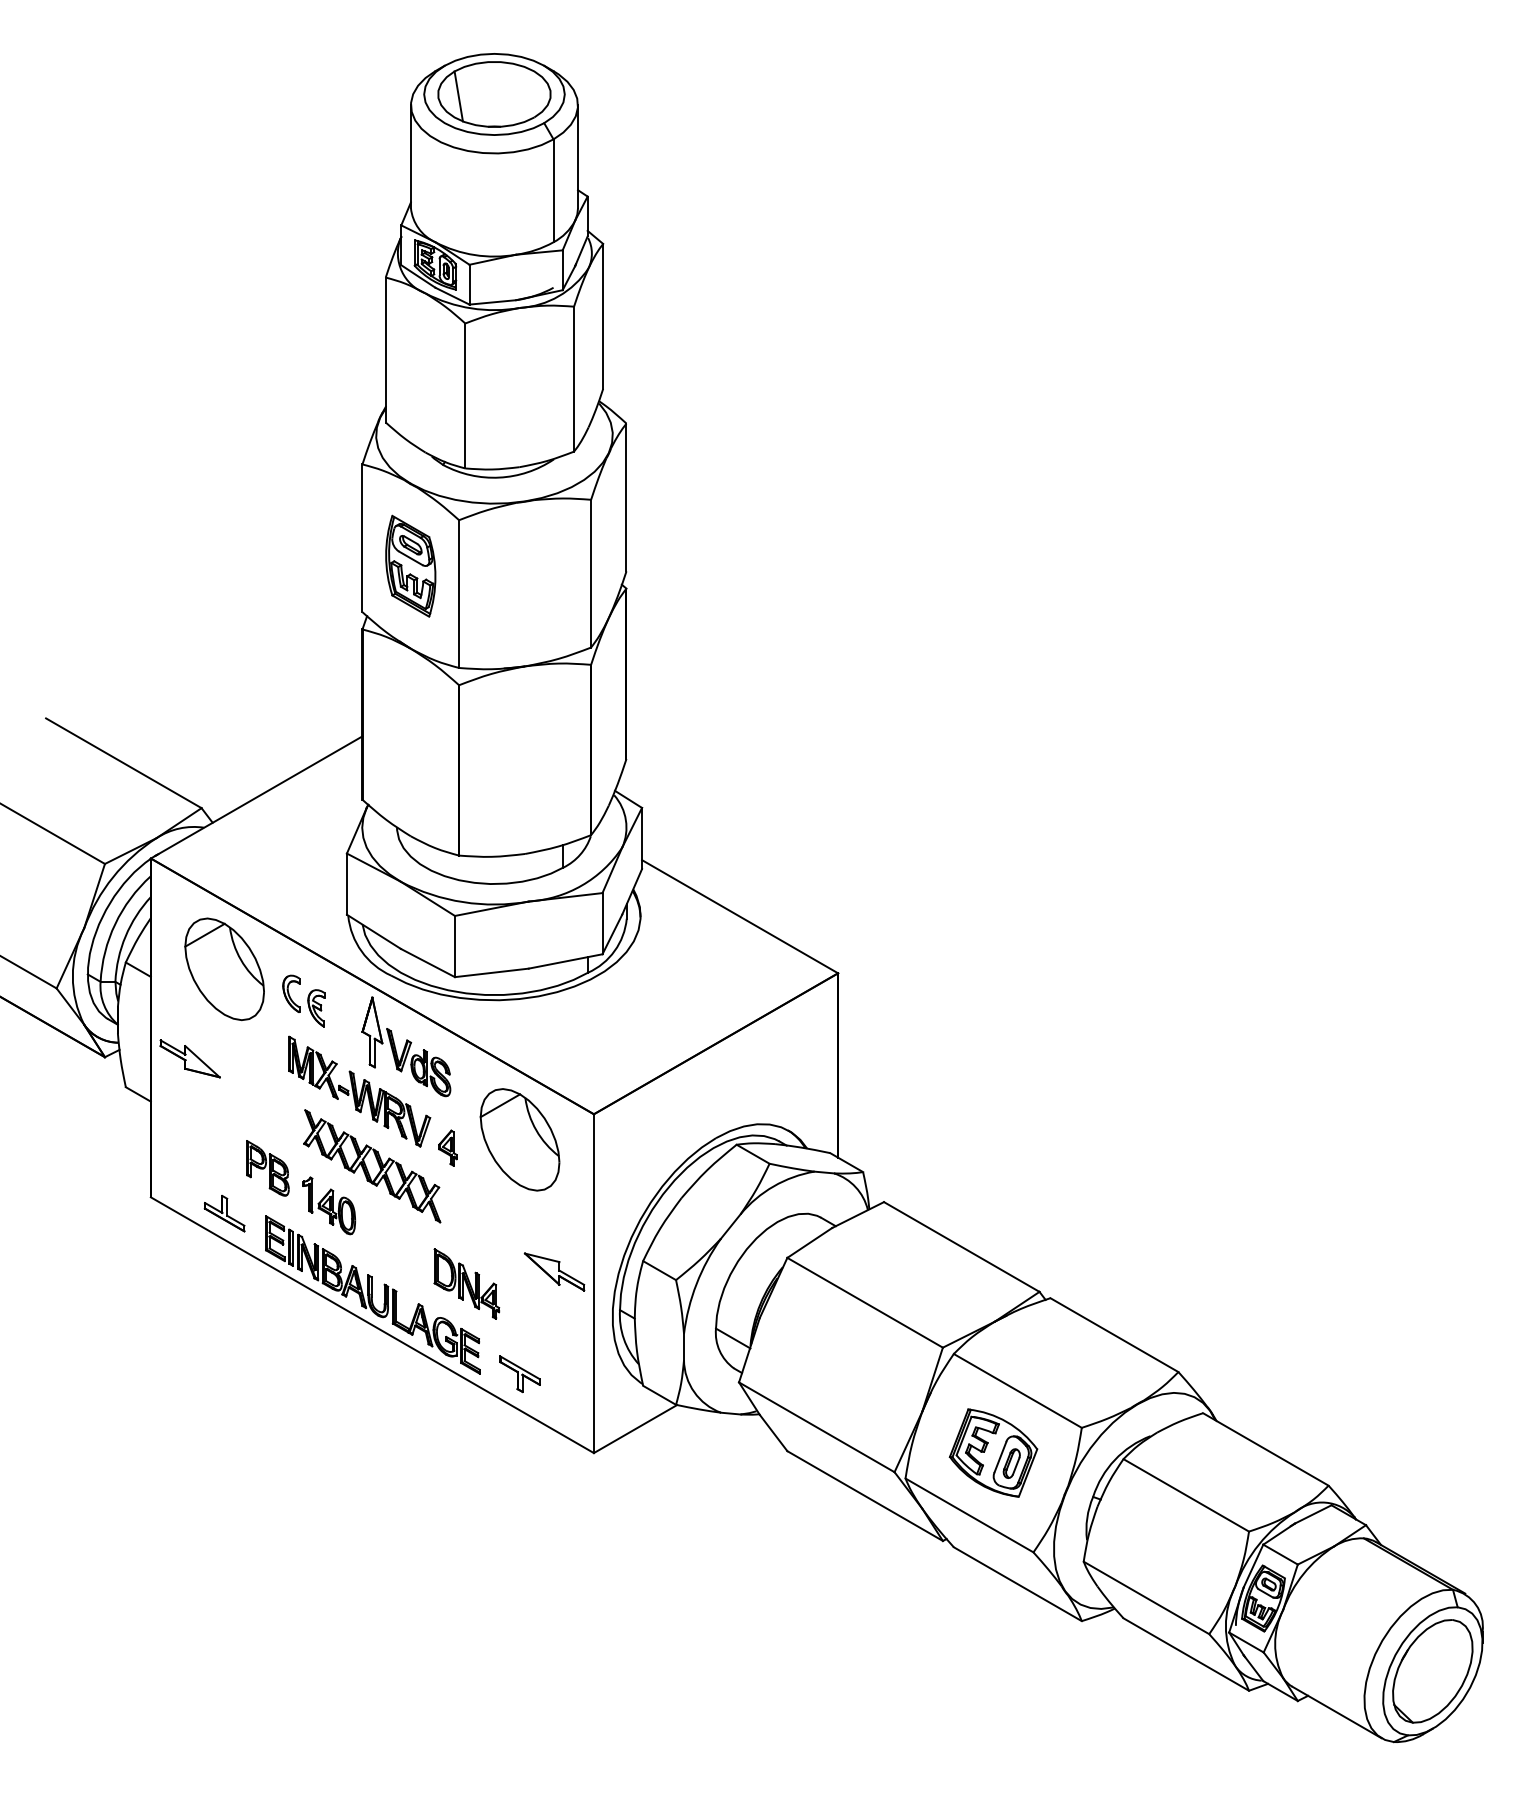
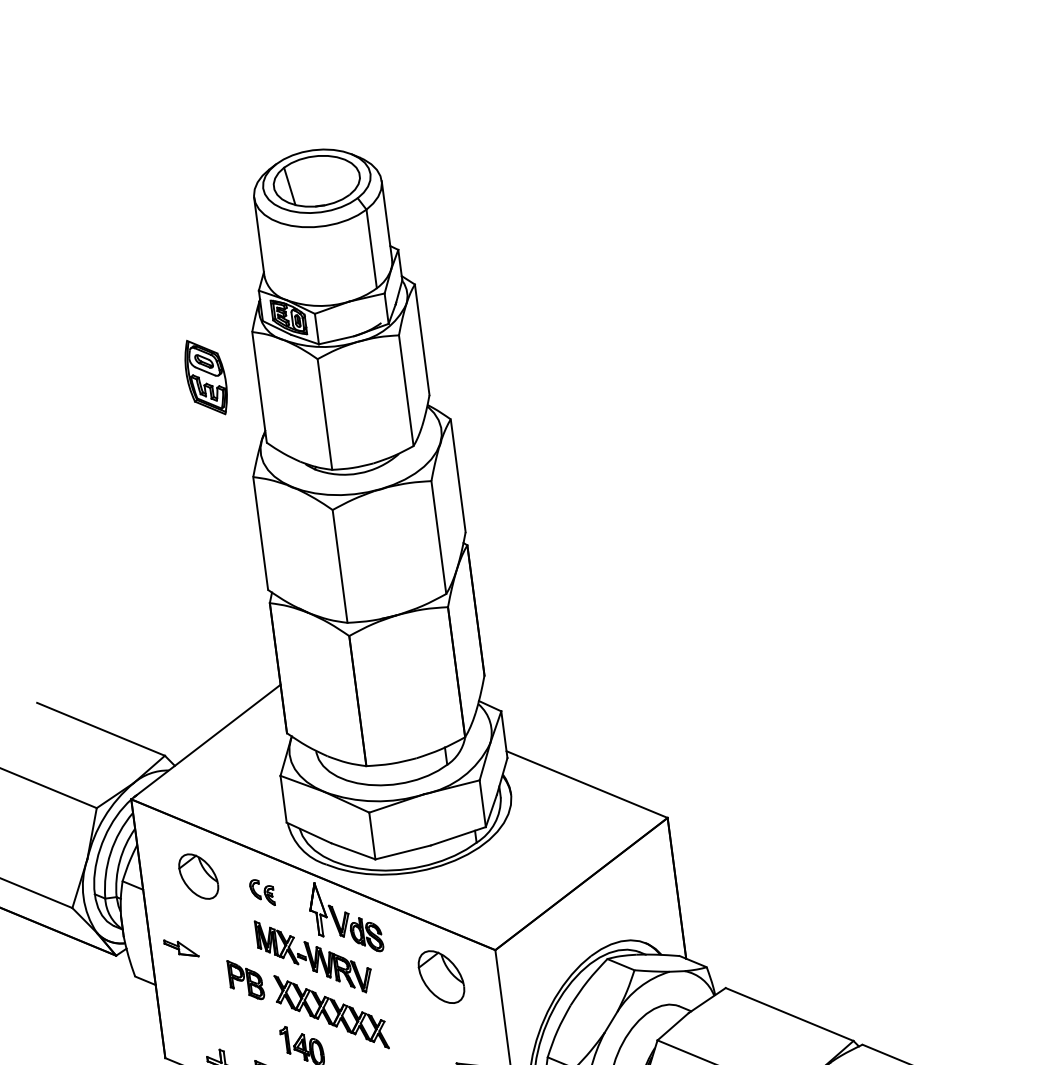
part: (410, 565) -> (205, 376), moved
part: (224, 969) -> (198, 876), size x0.6
part: (303, 1000) -> (262, 892), size x0.7
part: (189, 1058) -> (180, 948), size x0.7
part: (519, 1139) -> (441, 976), size x0.7
part: (447, 1147) -> (386, 990), removed
part: (267, 1168) -> (245, 980), moved

